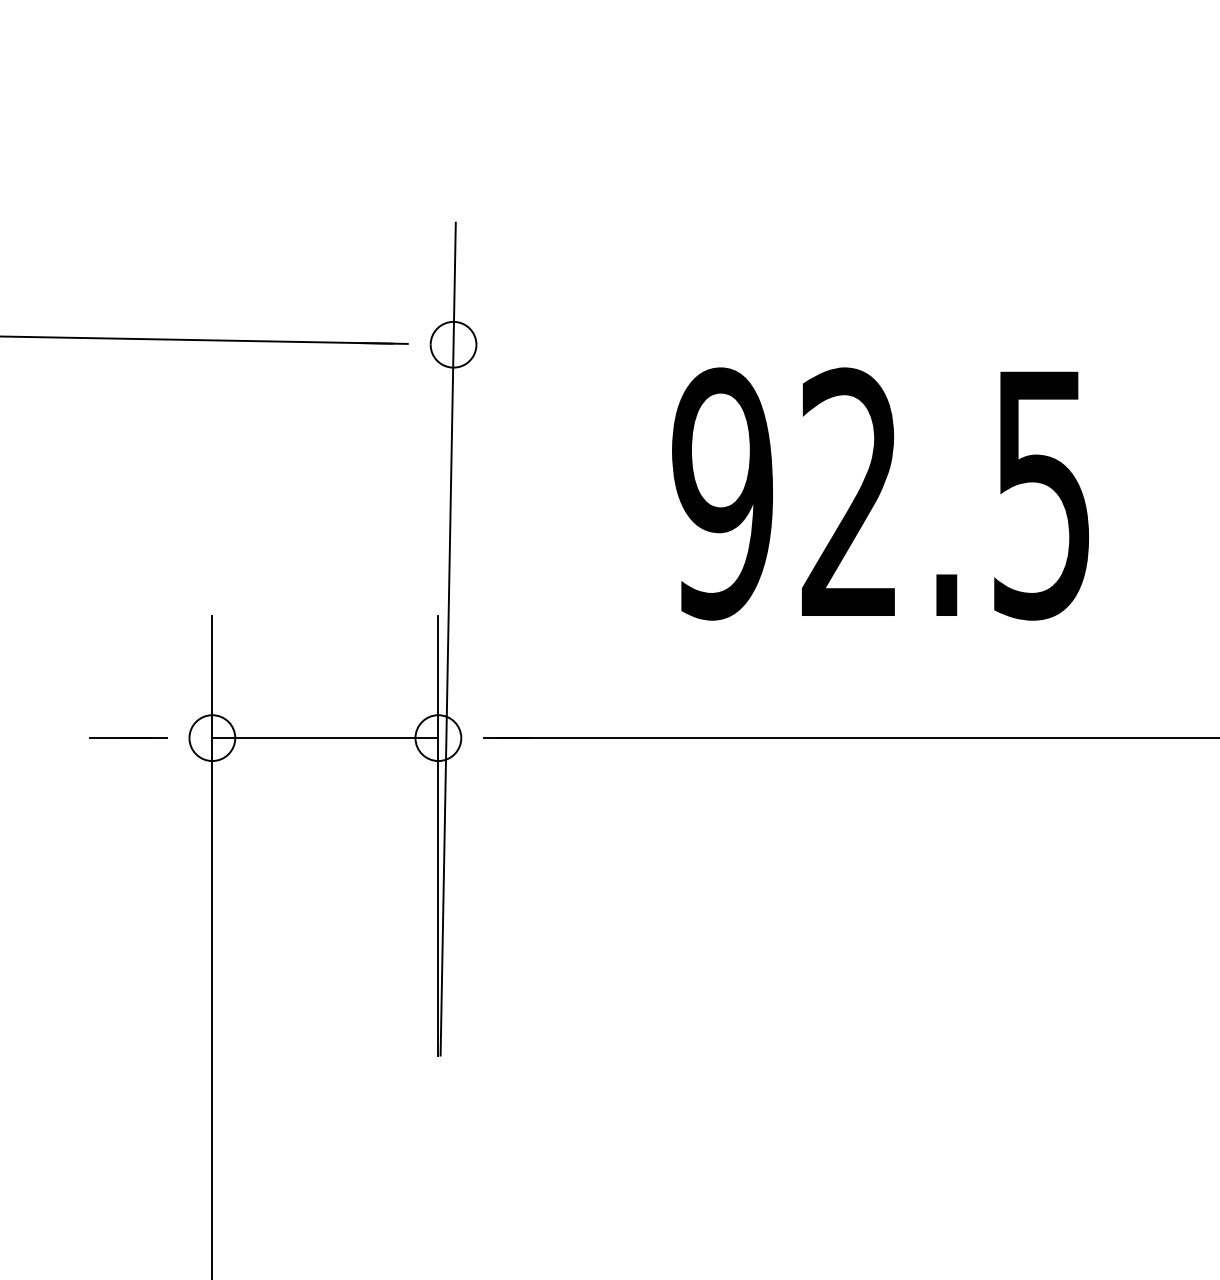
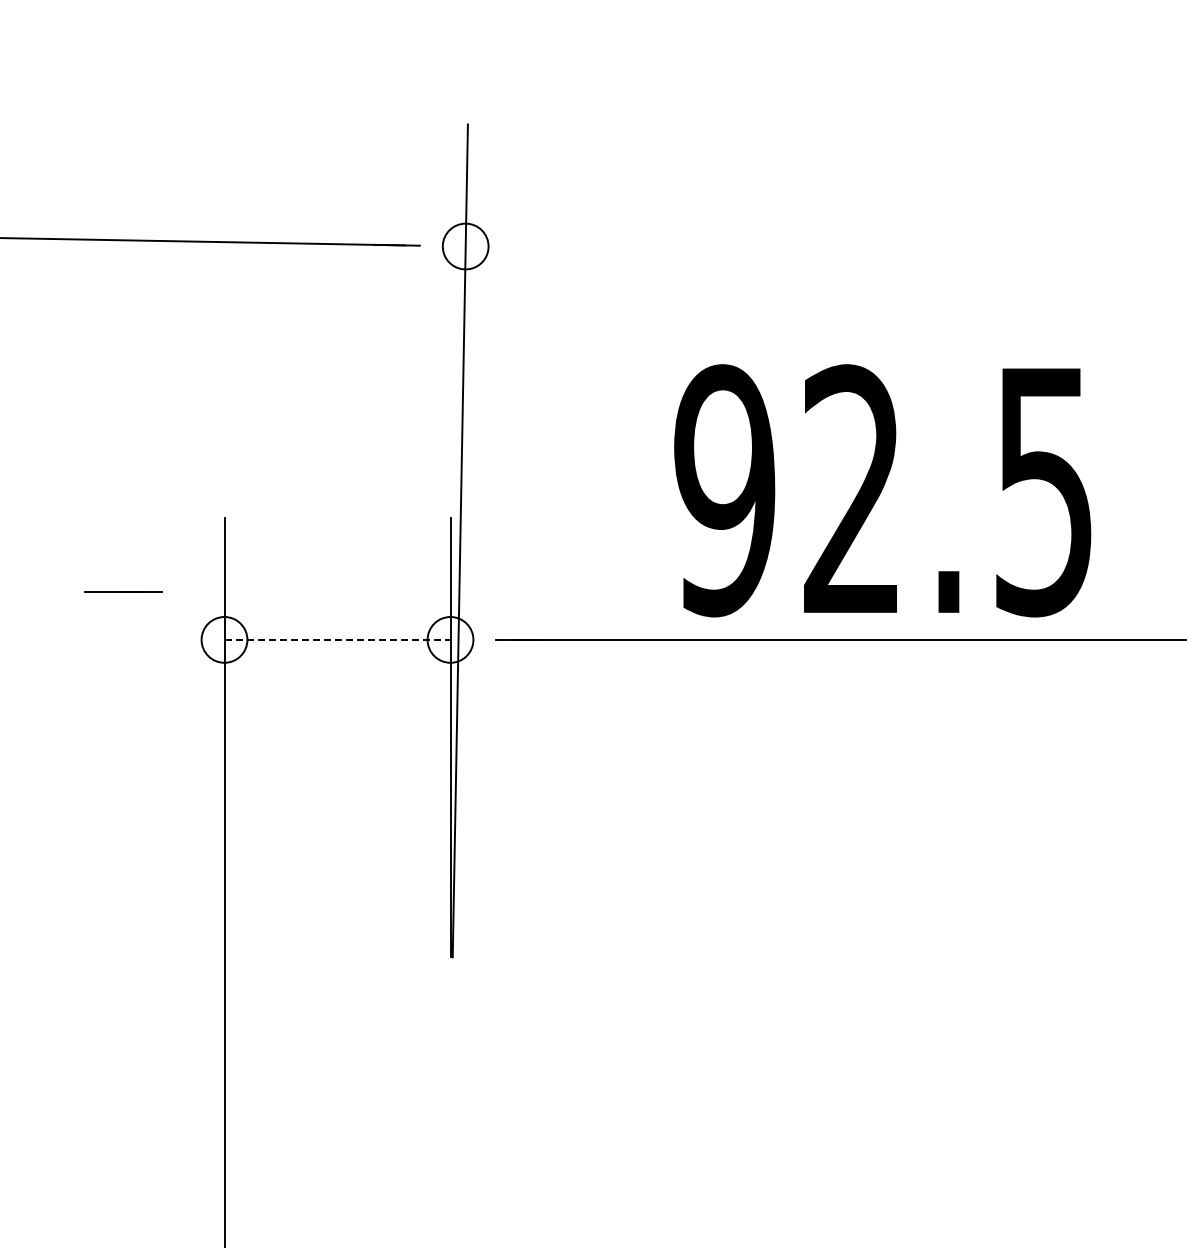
text: (880, 493) -> (882, 490), moved
line: (128, 737) -> (123, 591), moved
line: (325, 738) -> (337, 640), solid -> dashed

